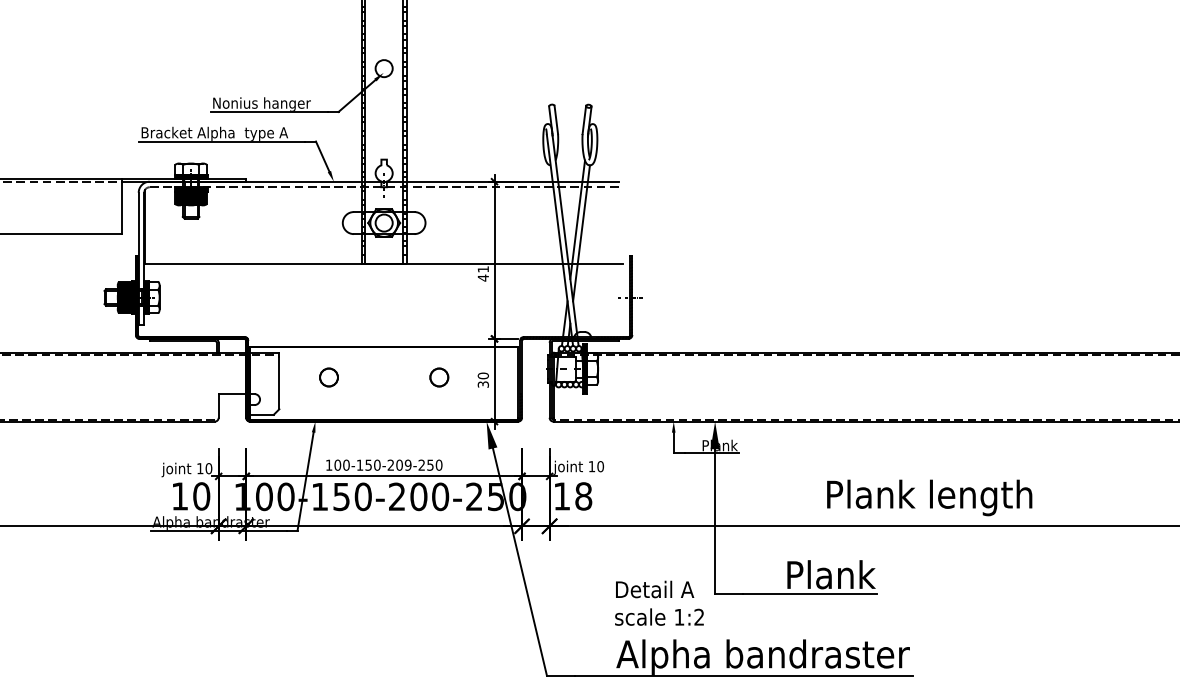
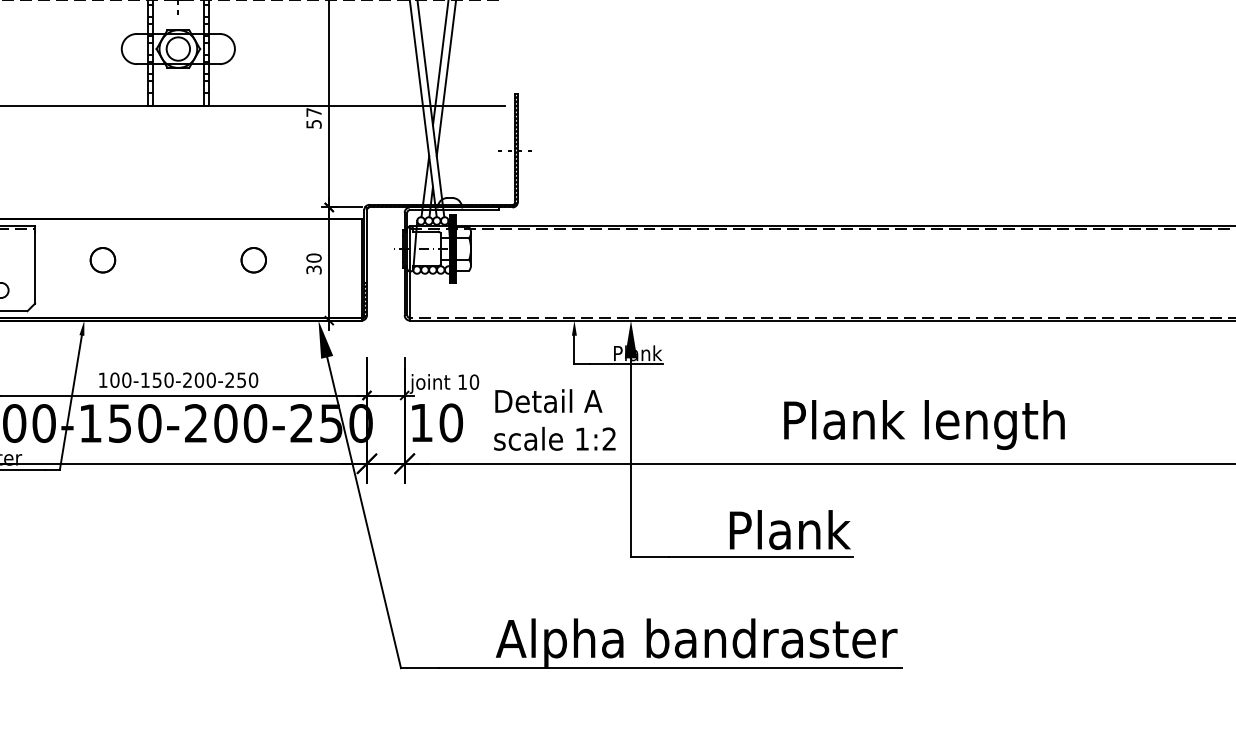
text: (482, 273) -> (312, 118), 41 -> 57
text: (407, 465) -> (210, 380), 100-150-209-250 -> 100-150-200-250
text: (583, 496) -> (450, 423), 18 -> 10
text: (659, 602) -> (554, 418), moved

